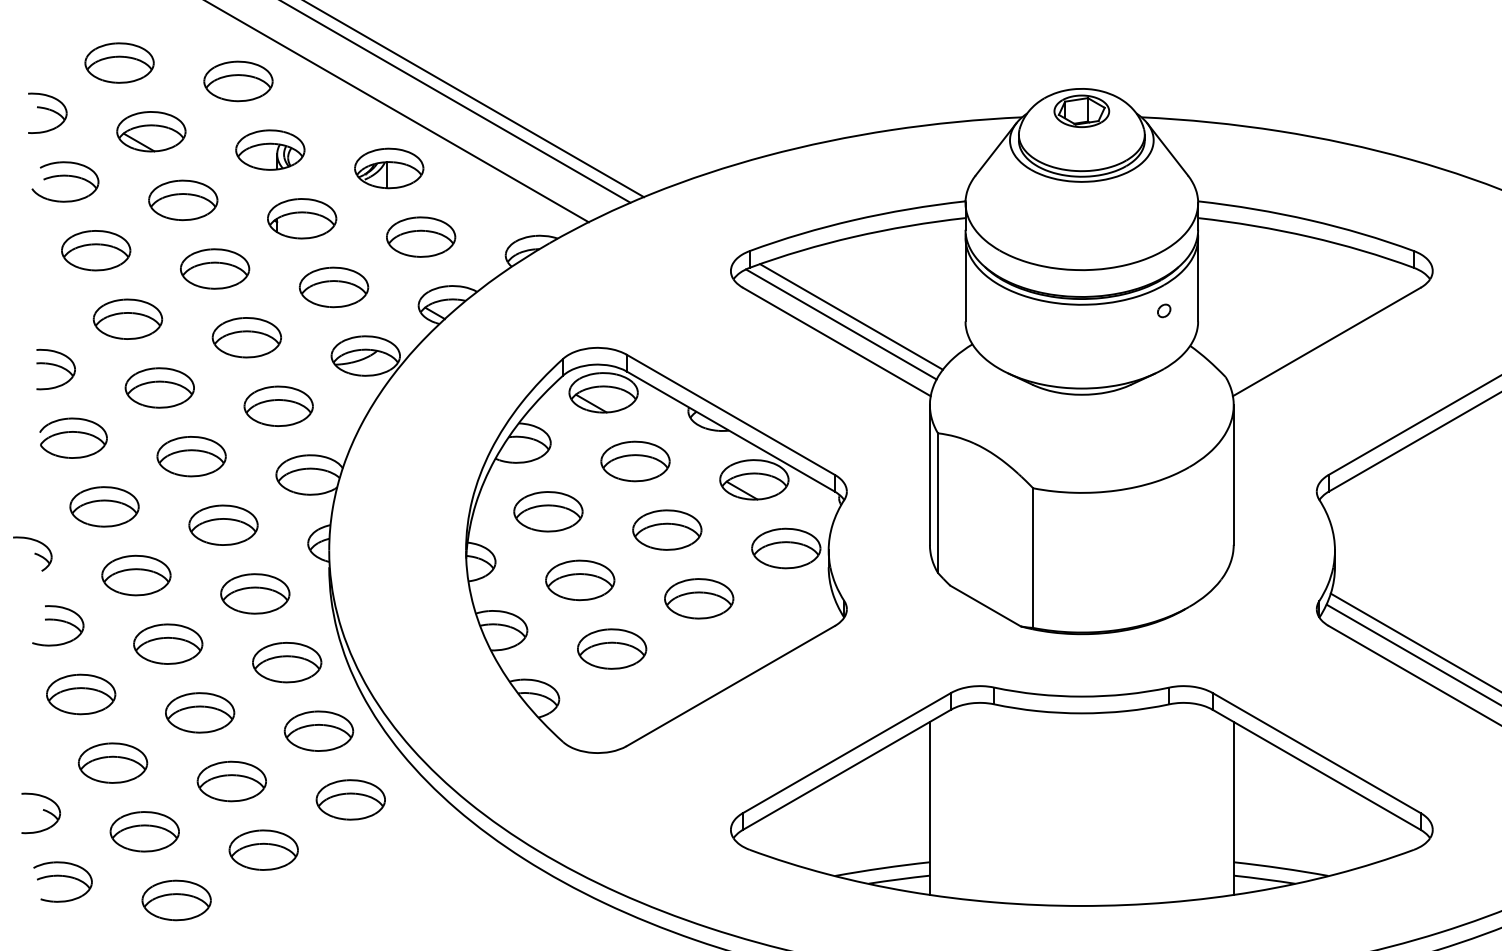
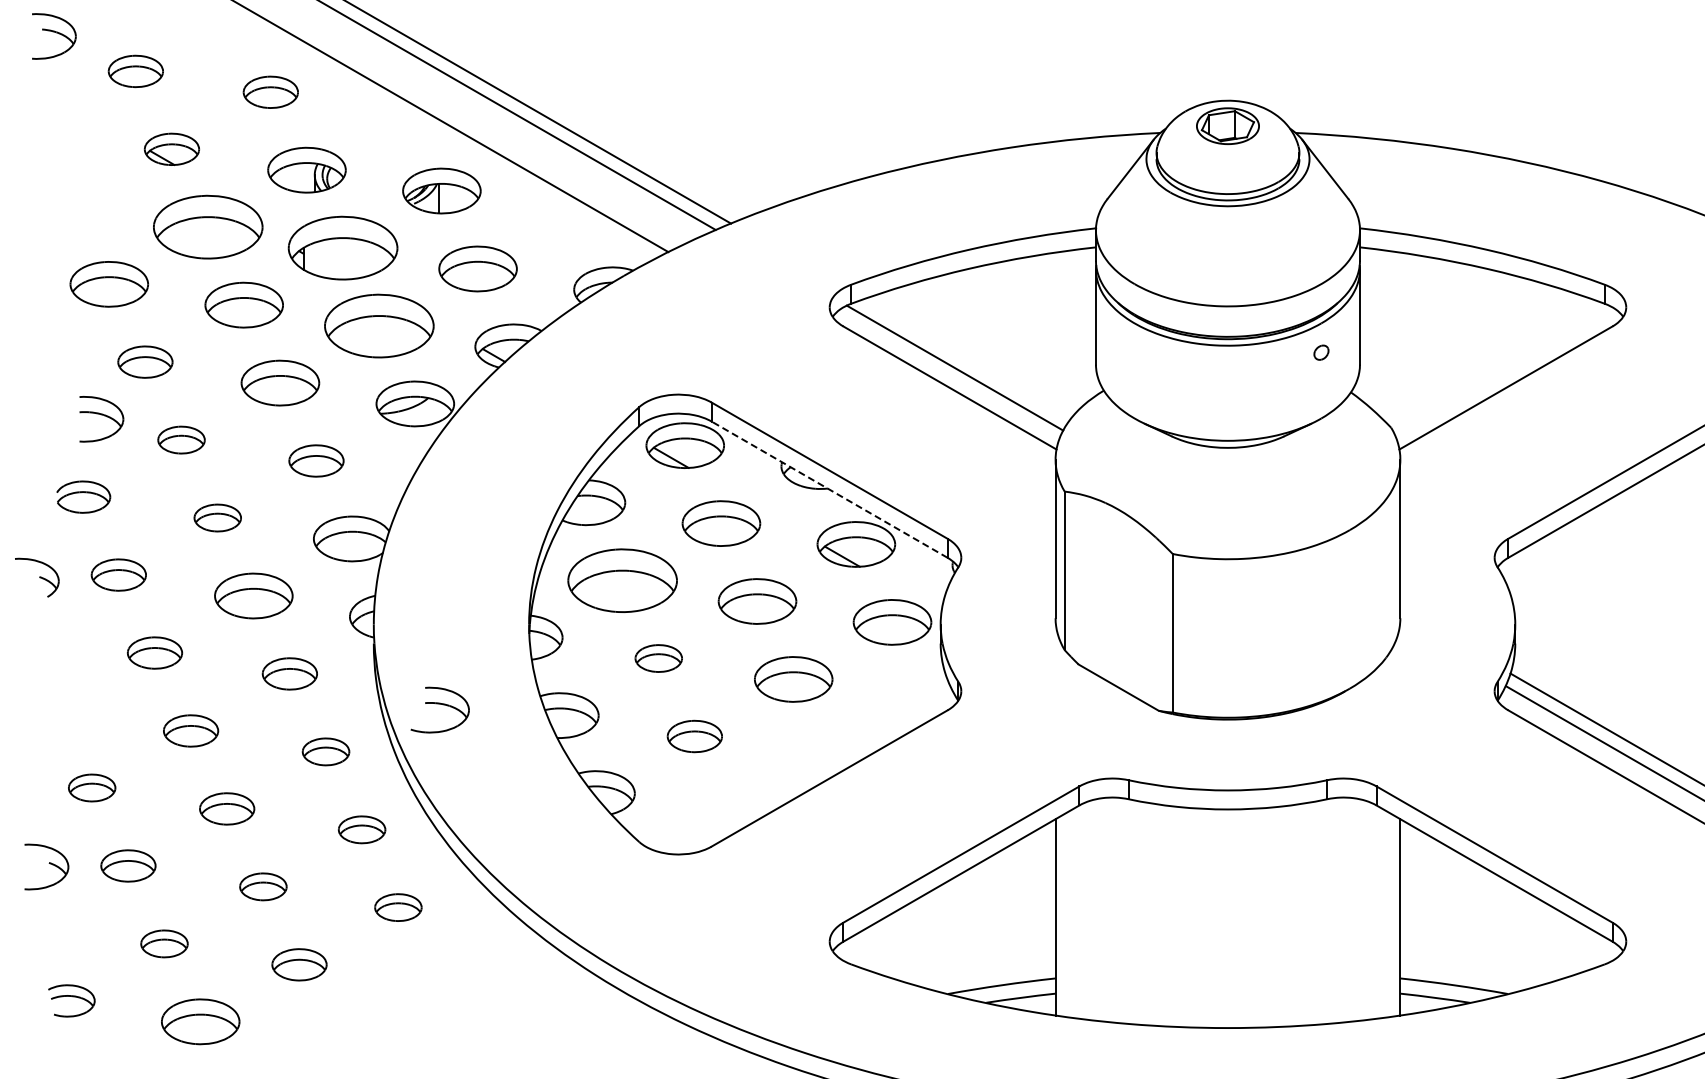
part: (119, 63) -> (135, 71), size x0.7
part: (238, 81) -> (270, 92), size x0.7
part: (47, 113) -> (54, 36), moved
part: (150, 131) -> (171, 149), size x0.7
part: (65, 182) -> (74, 206), removed
part: (182, 200) -> (207, 227), size x1.4
part: (301, 218) -> (342, 247), size x1.4
part: (333, 286) -> (378, 325), size x1.4
line: (851, 316) -> (966, 359), removed
part: (128, 318) -> (145, 361), size x0.7
part: (55, 369) -> (101, 419), moved
part: (159, 387) -> (181, 439), size x0.6
part: (278, 405) -> (316, 460), size x0.7
line: (730, 431) -> (829, 489), solid -> dashed
part: (73, 437) -> (83, 496), size x0.7
part: (191, 456) -> (217, 517), size x0.6
part: (104, 506) -> (118, 574), size x0.7
part: (548, 511) -> (622, 580), size x1.4
part: (32, 553) -> (37, 577), moved
part: (135, 575) -> (154, 652), size x0.7
part: (580, 580) -> (658, 658), size x0.6
part: (254, 593) -> (289, 673), size x0.7
part: (57, 625) -> (439, 709), moved
part: (167, 643) -> (190, 730), size x0.7
part: (611, 649) -> (694, 736), size x0.7
part: (286, 662) -> (325, 751), size x0.6
part: (80, 694) -> (91, 787), size x0.6
part: (199, 712) -> (226, 808), size x0.7
part: (318, 731) -> (361, 829), size x0.6
part: (113, 762) -> (128, 865), size x0.7
part: (232, 781) -> (263, 886), size x0.6
part: (350, 799) -> (398, 907), size x0.6
part: (40, 812) -> (46, 866), moved
part: (144, 831) -> (164, 943), size x0.6
part: (263, 849) -> (299, 964), size x0.7
part: (62, 881) -> (71, 1000), size x0.7

